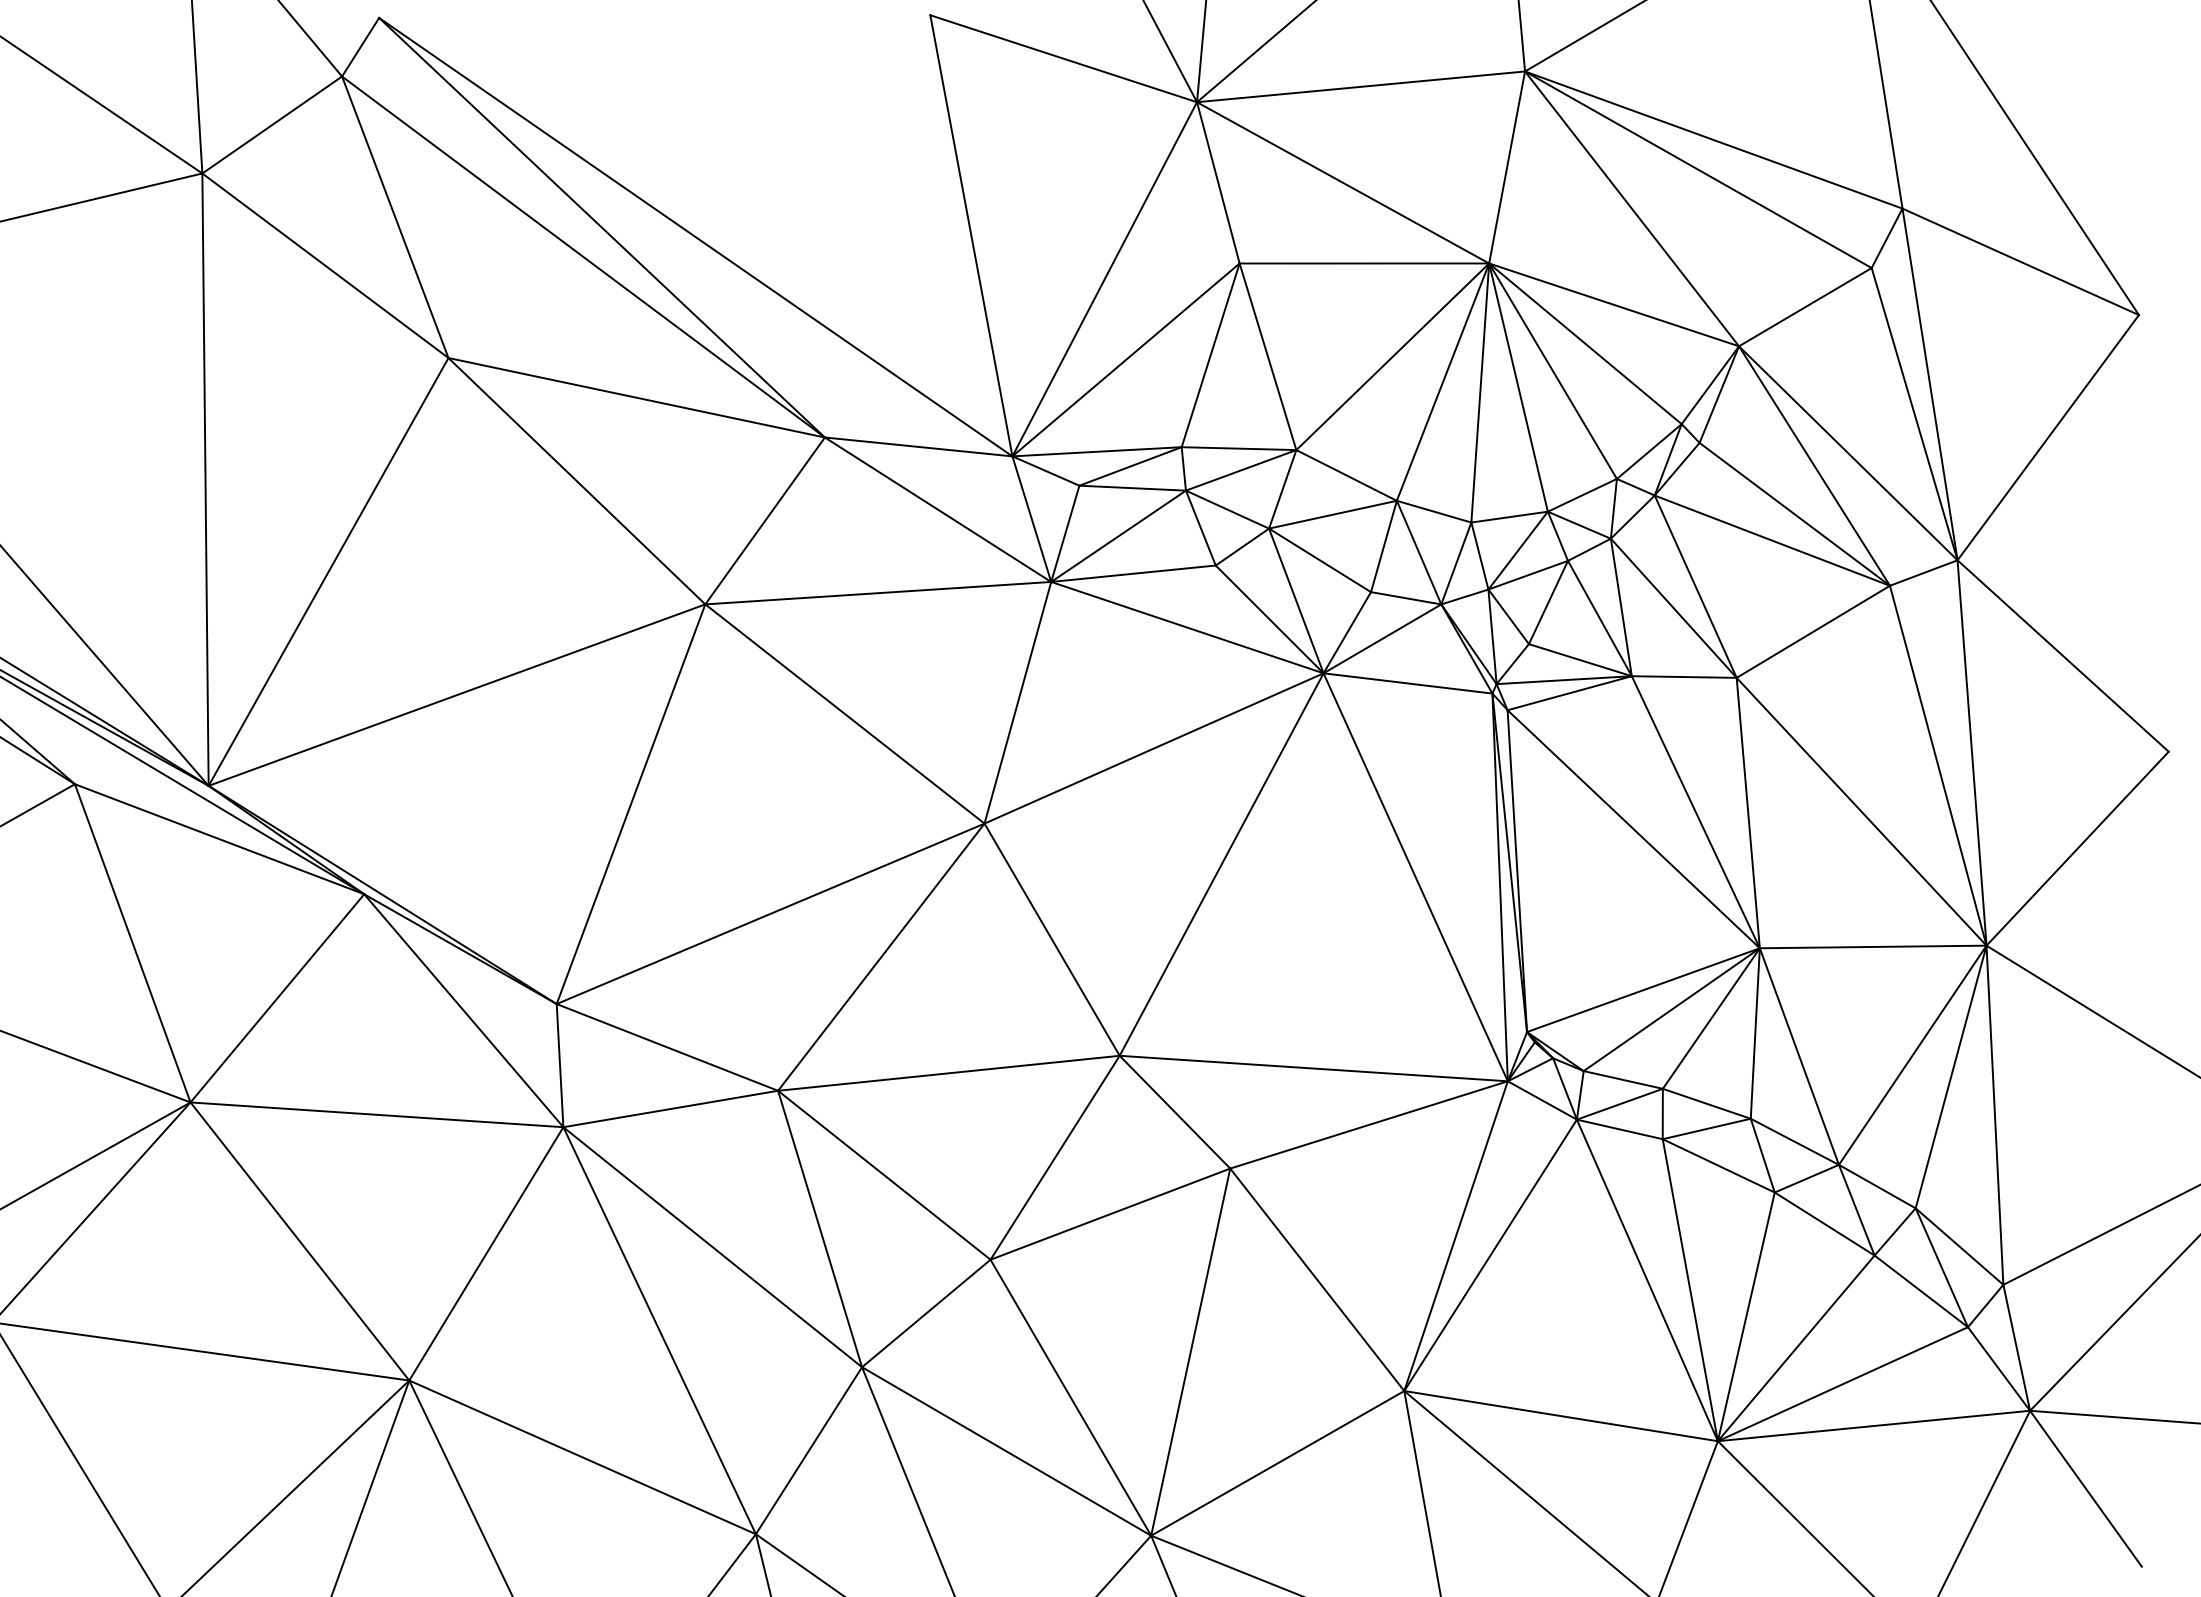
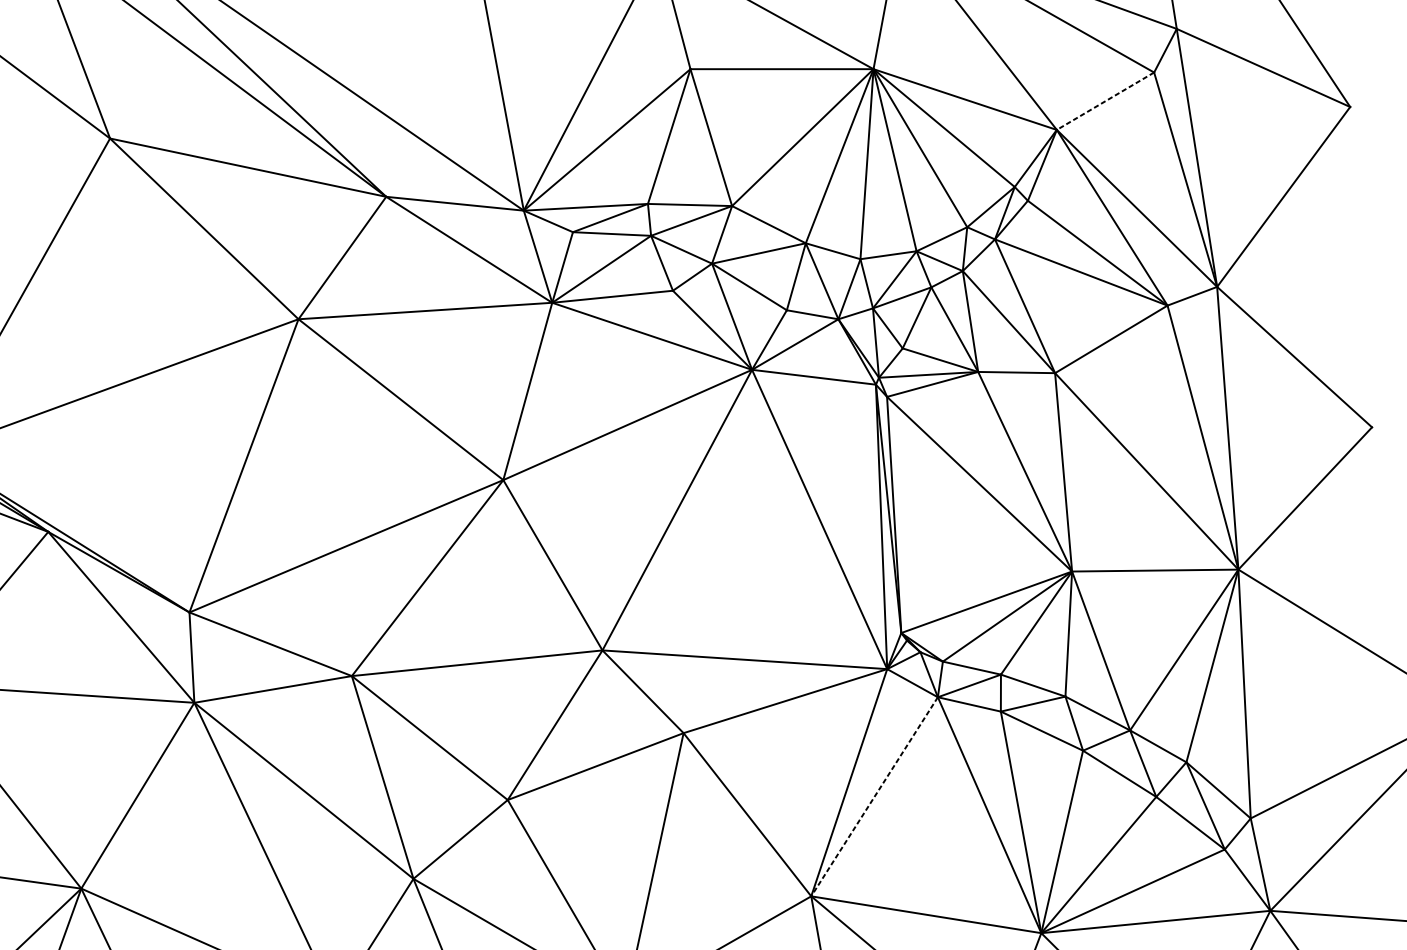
line: (1804, 307) -> (1104, 101), solid -> dashed
line: (1490, 1255) -> (874, 796), solid -> dashed

